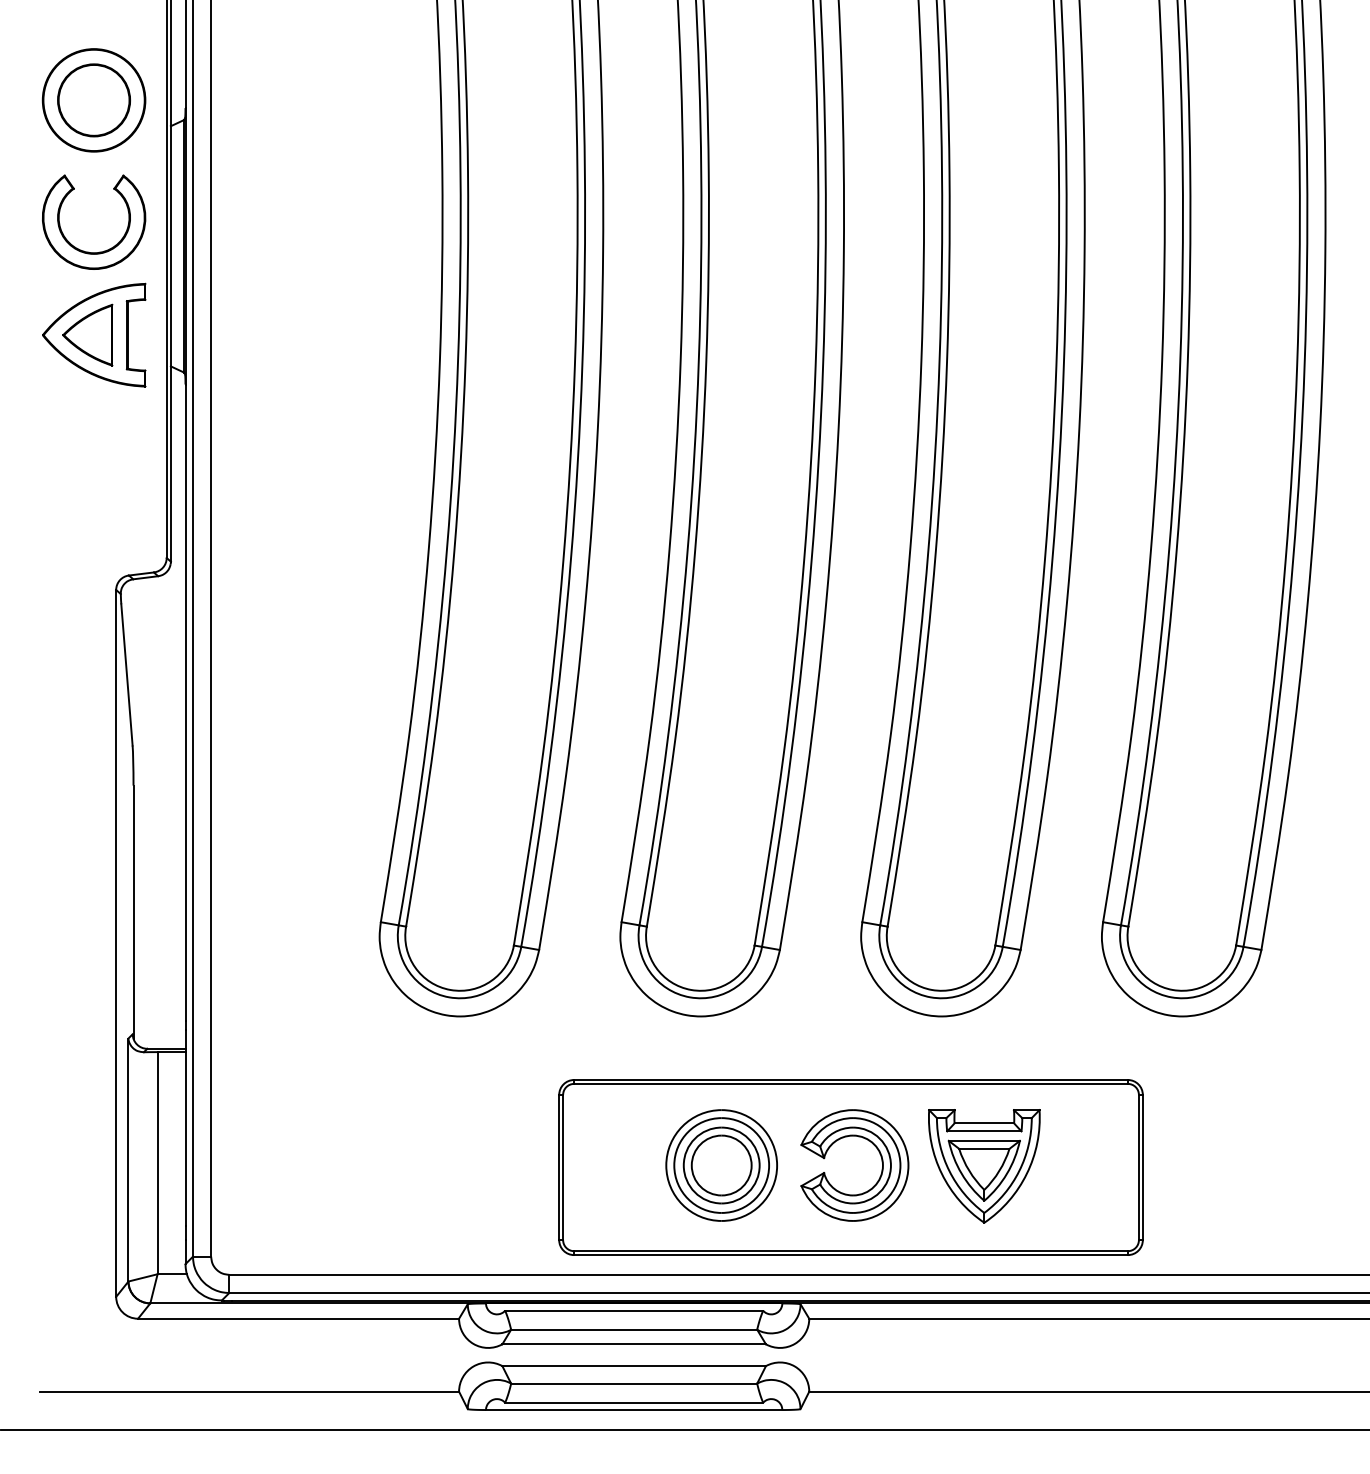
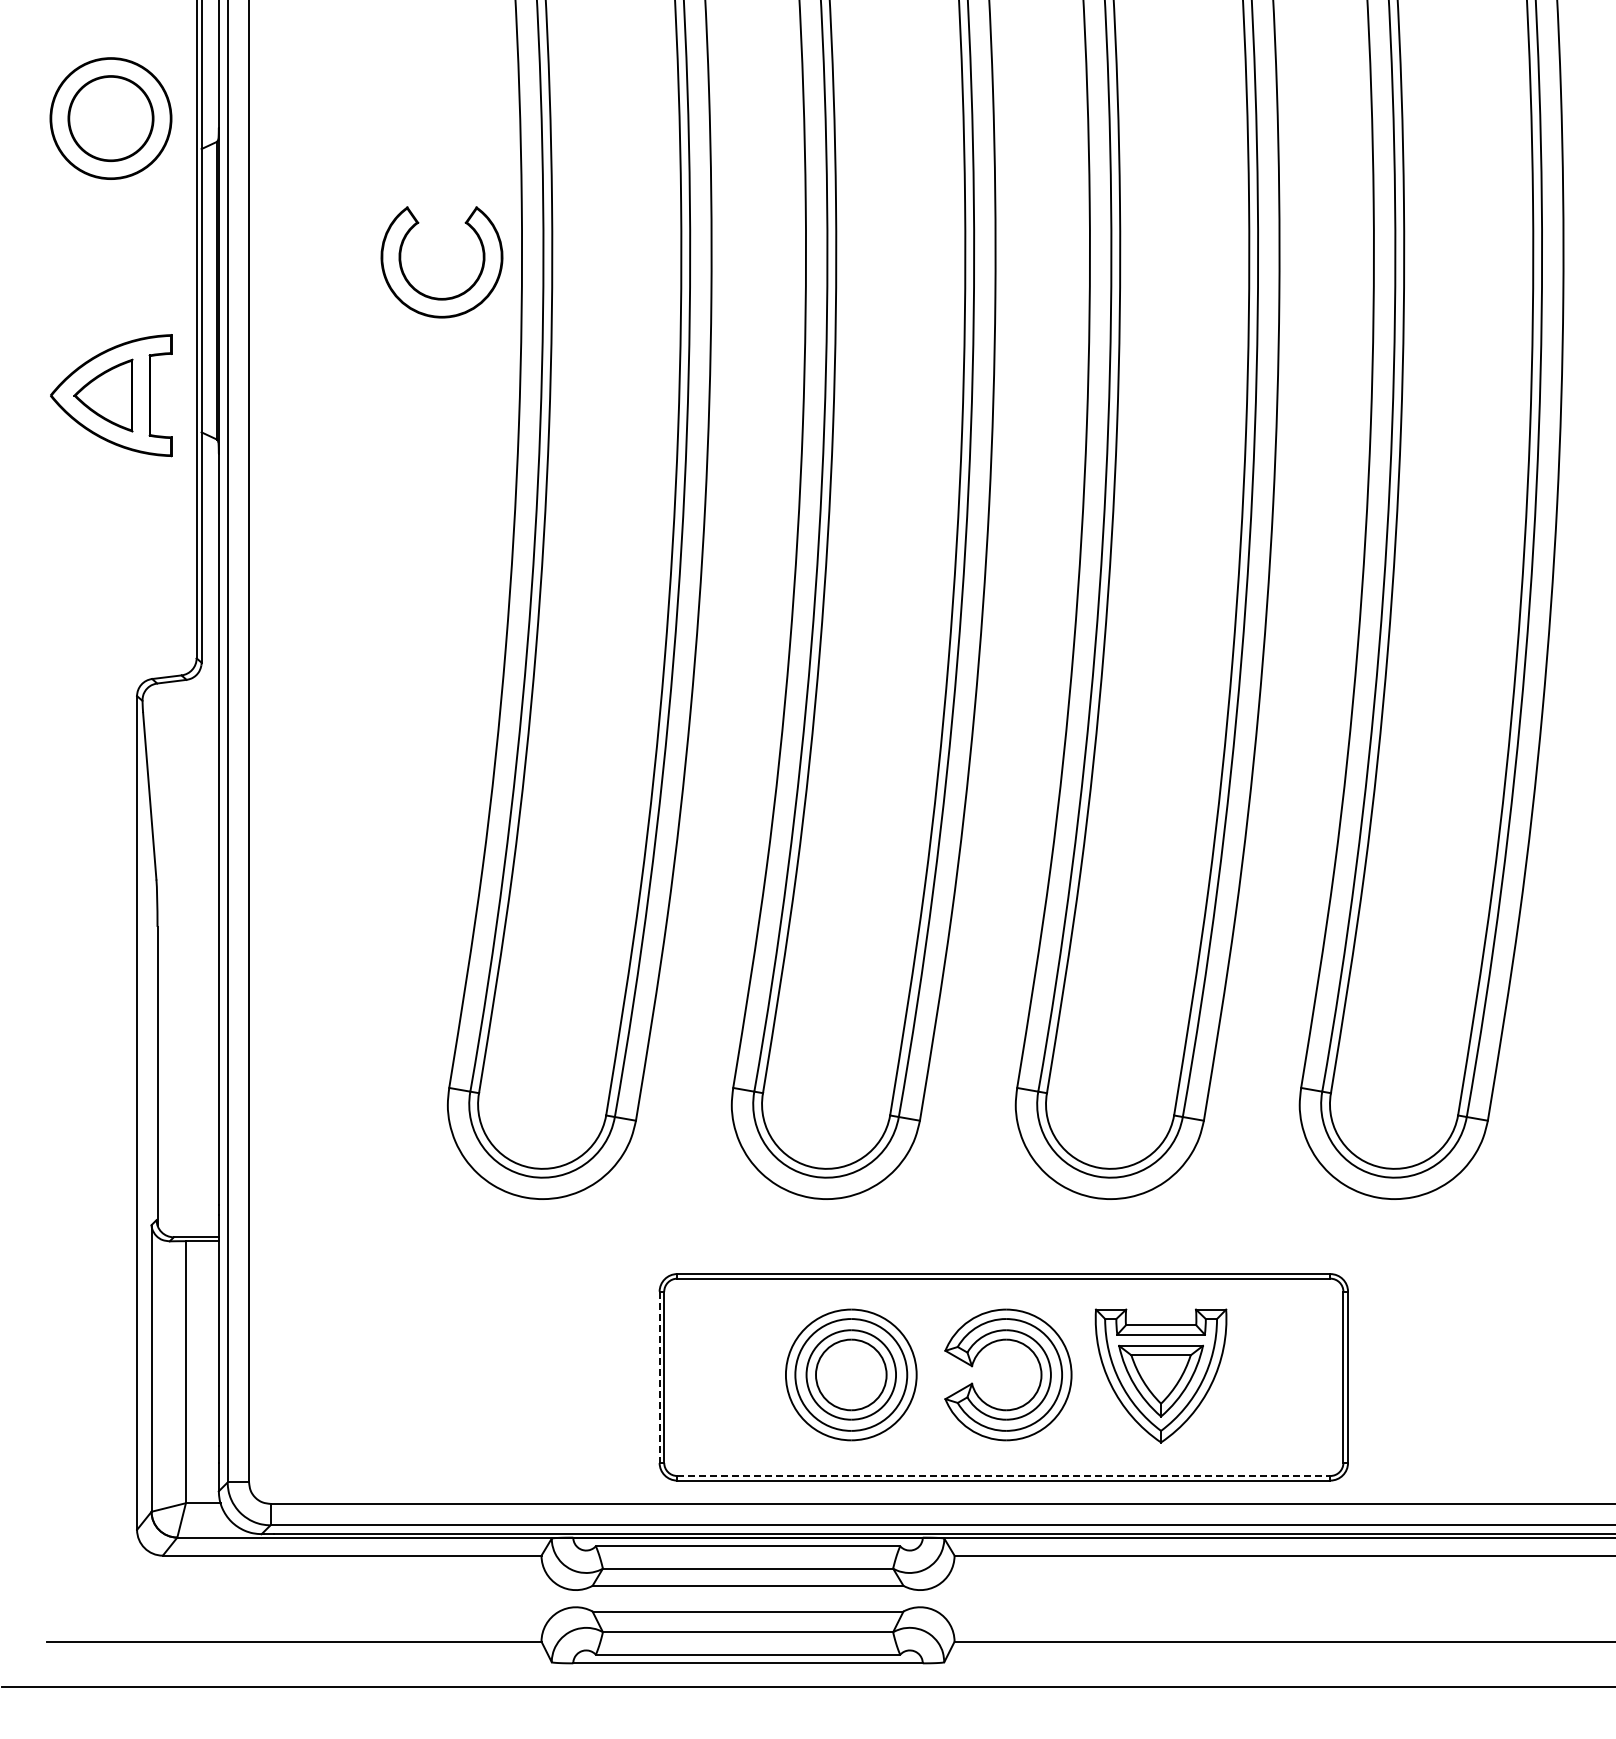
part: (91, 252) -> (438, 297), moved
line: (559, 1167) -> (659, 1377), solid -> dashed
line: (850, 1250) -> (1003, 1475), solid -> dashed

